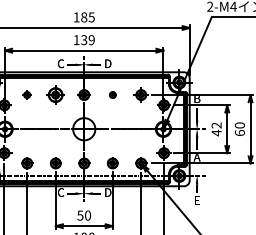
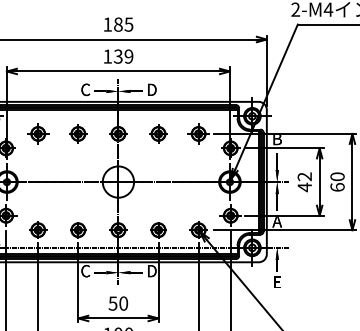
part: (26, 94) -> (37, 133), size x1.67
part: (55, 94) -> (77, 133), size x0.71
part: (112, 94) -> (158, 133), size x1.67

